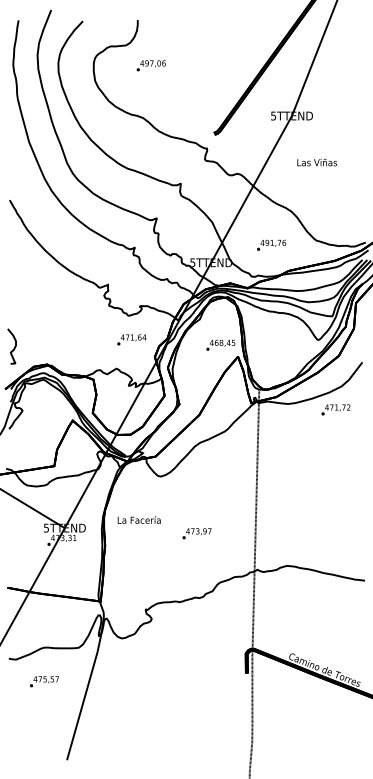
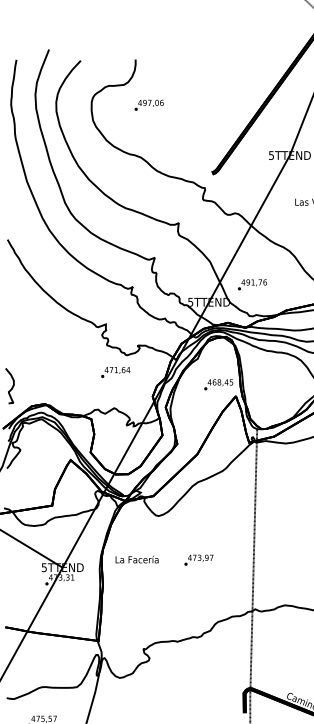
text: (271, 244) -> (252, 284), moved
text: (131, 339) -> (115, 372), moved
text: (196, 533) -> (198, 560), moved

